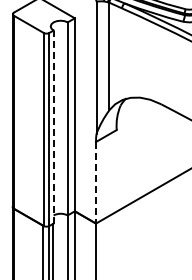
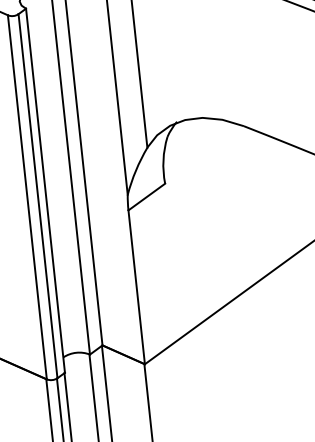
line: (53, 127) -> (45, 191), dashed -> solid
line: (96, 182) -> (137, 286), dashed -> solid

